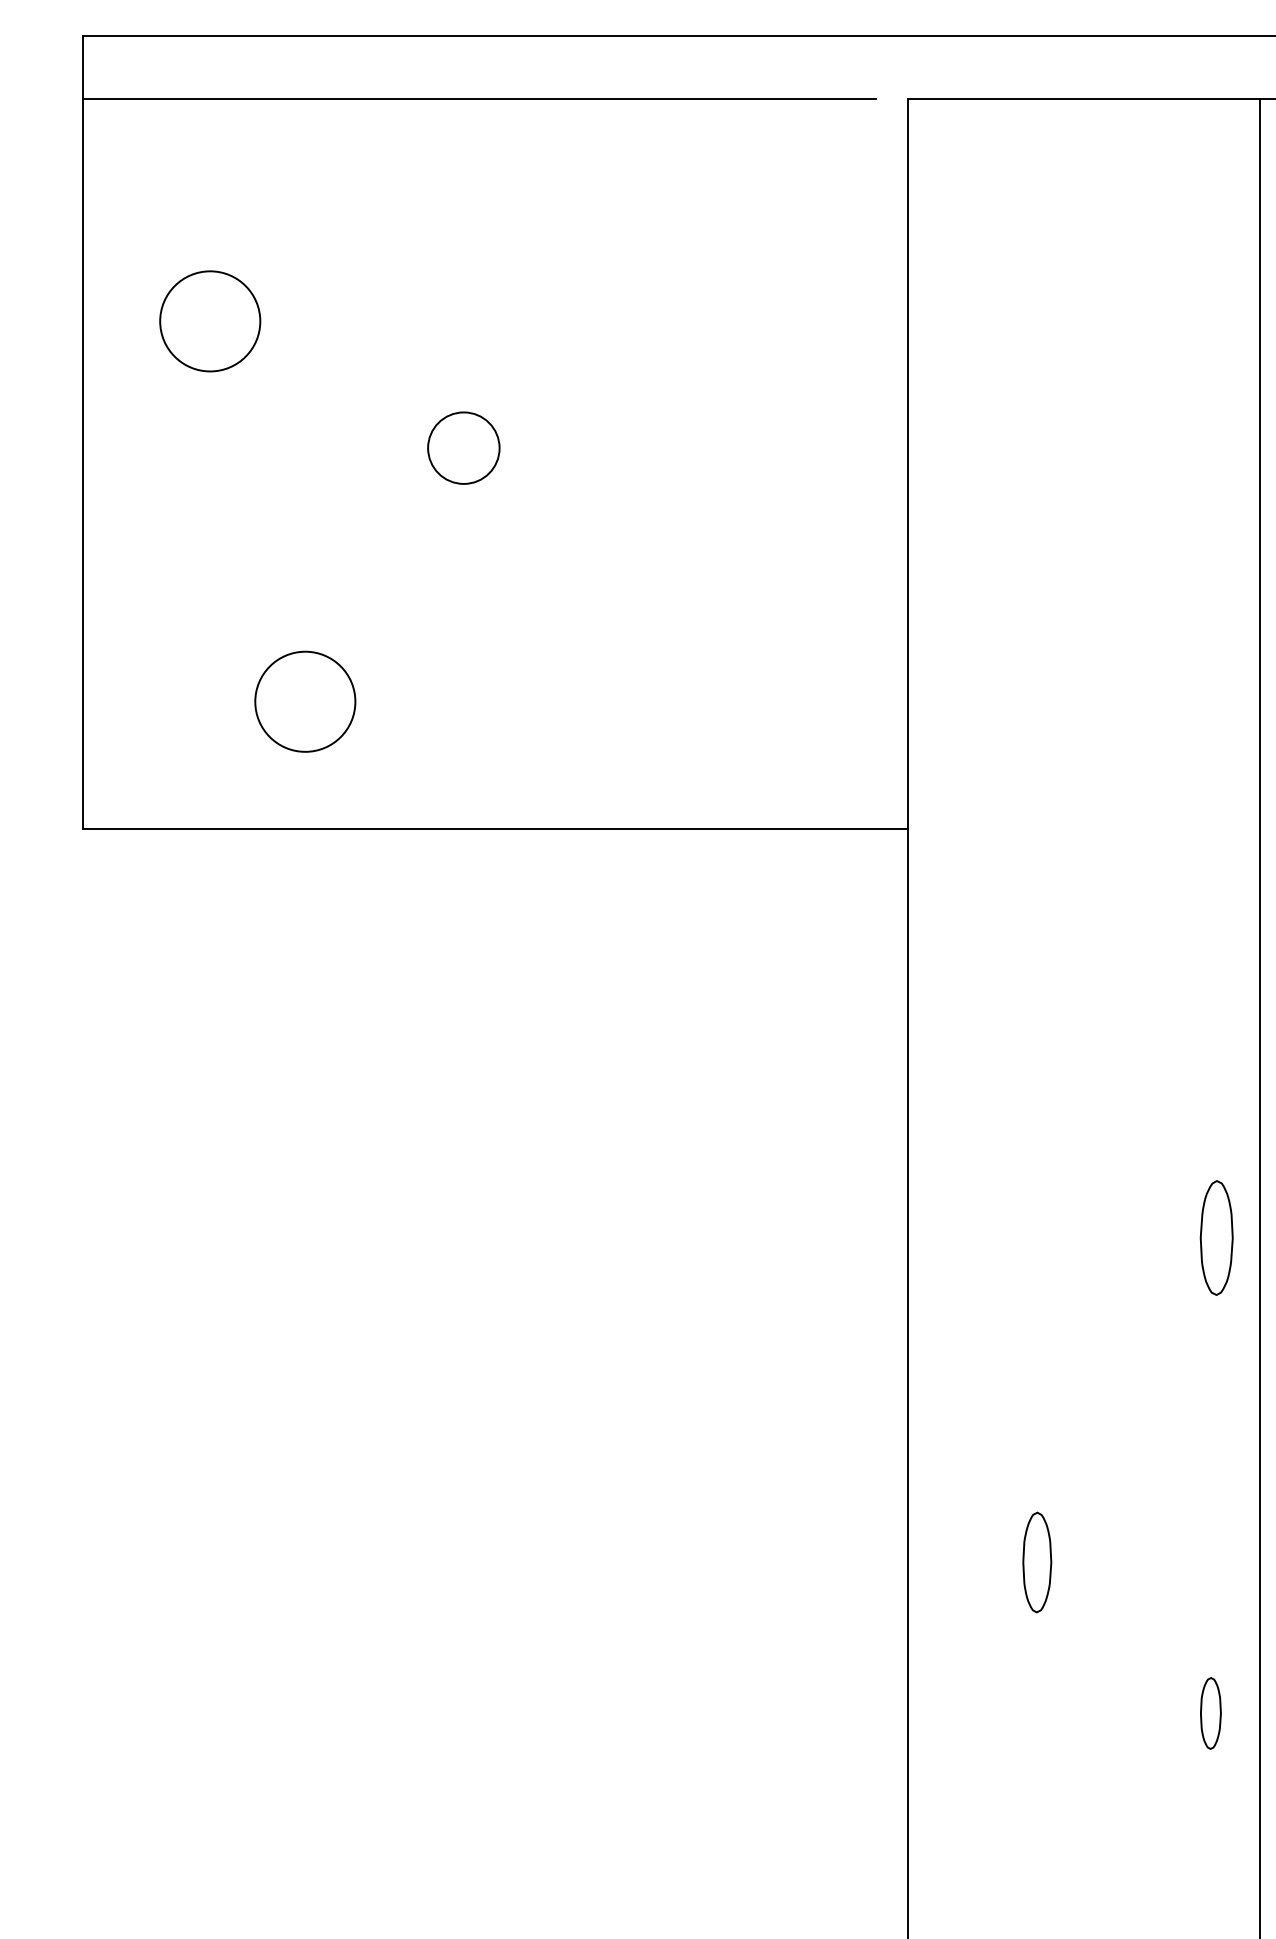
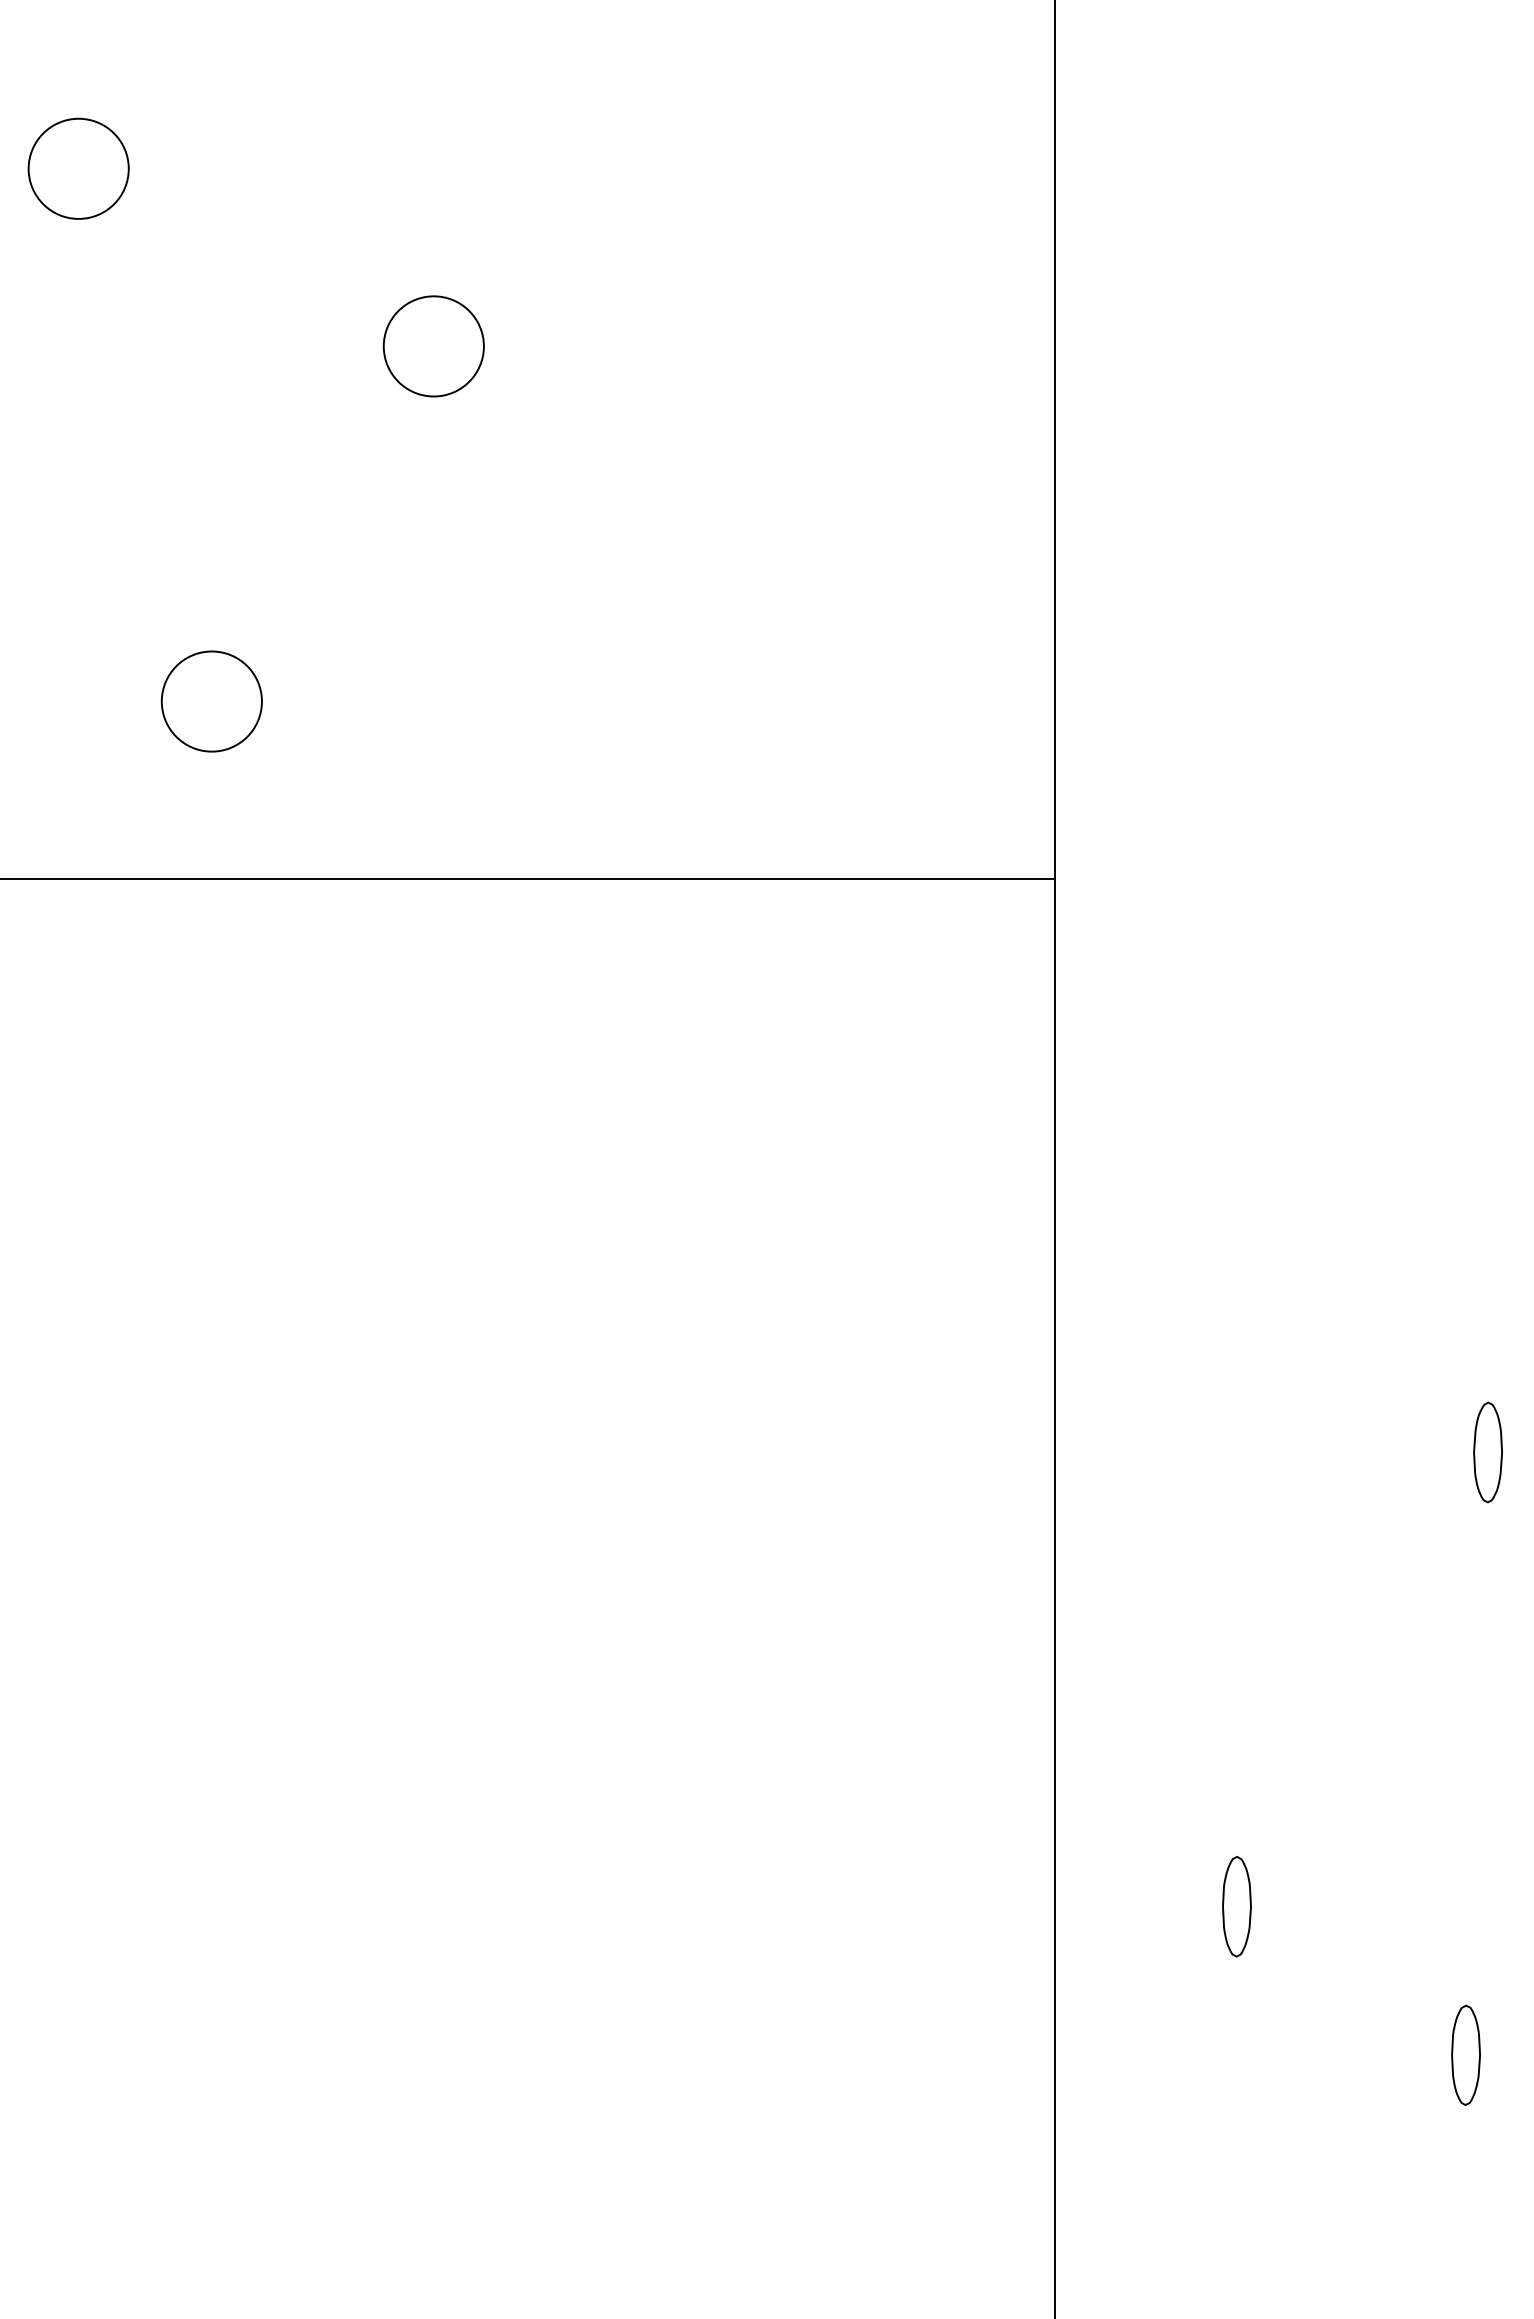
circle: (210, 321) -> (79, 168), size x0.71
circle: (305, 701) -> (212, 701), size x0.71
part: (1216, 1237) -> (1487, 1451), size x0.62
part: (1037, 1561) -> (1237, 1905), size x0.71
part: (1210, 1713) -> (1465, 2055), moved

